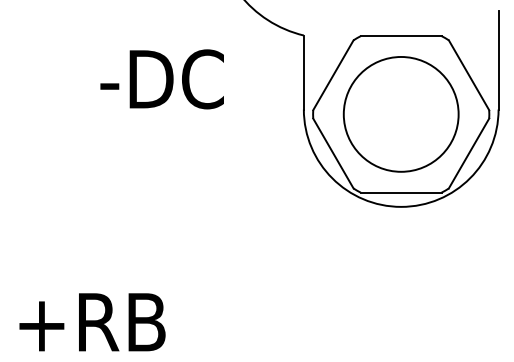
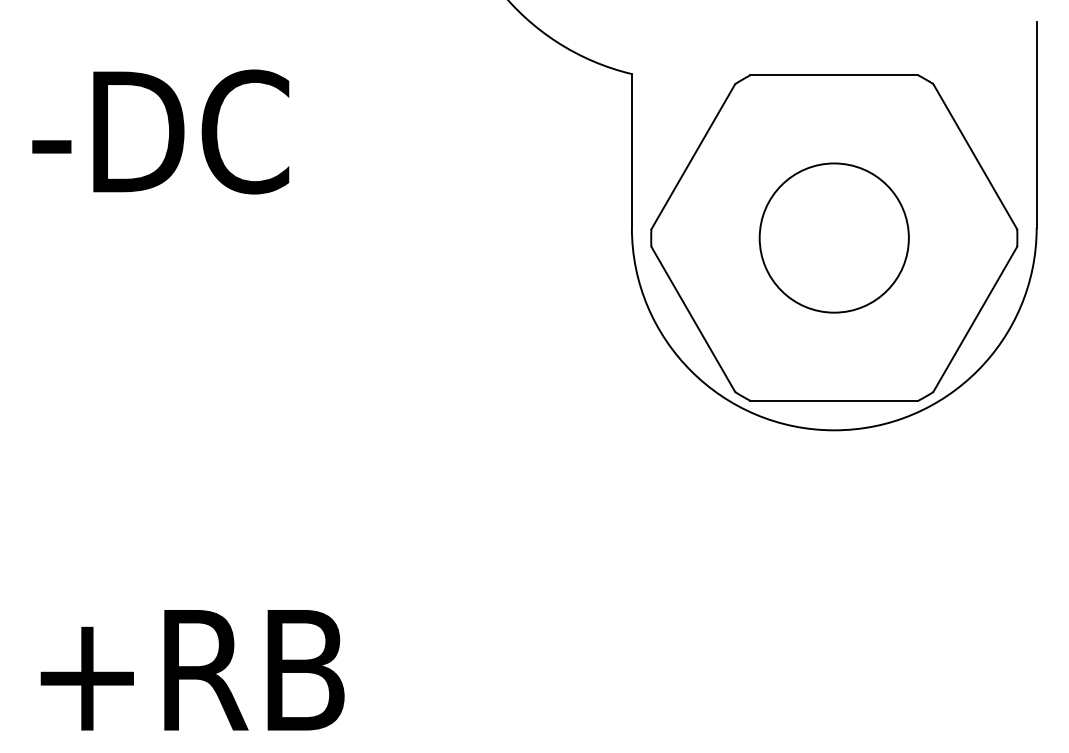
text: (161, 79) -> (159, 132), moved
circle: (401, 114) -> (834, 238), size x0.62

